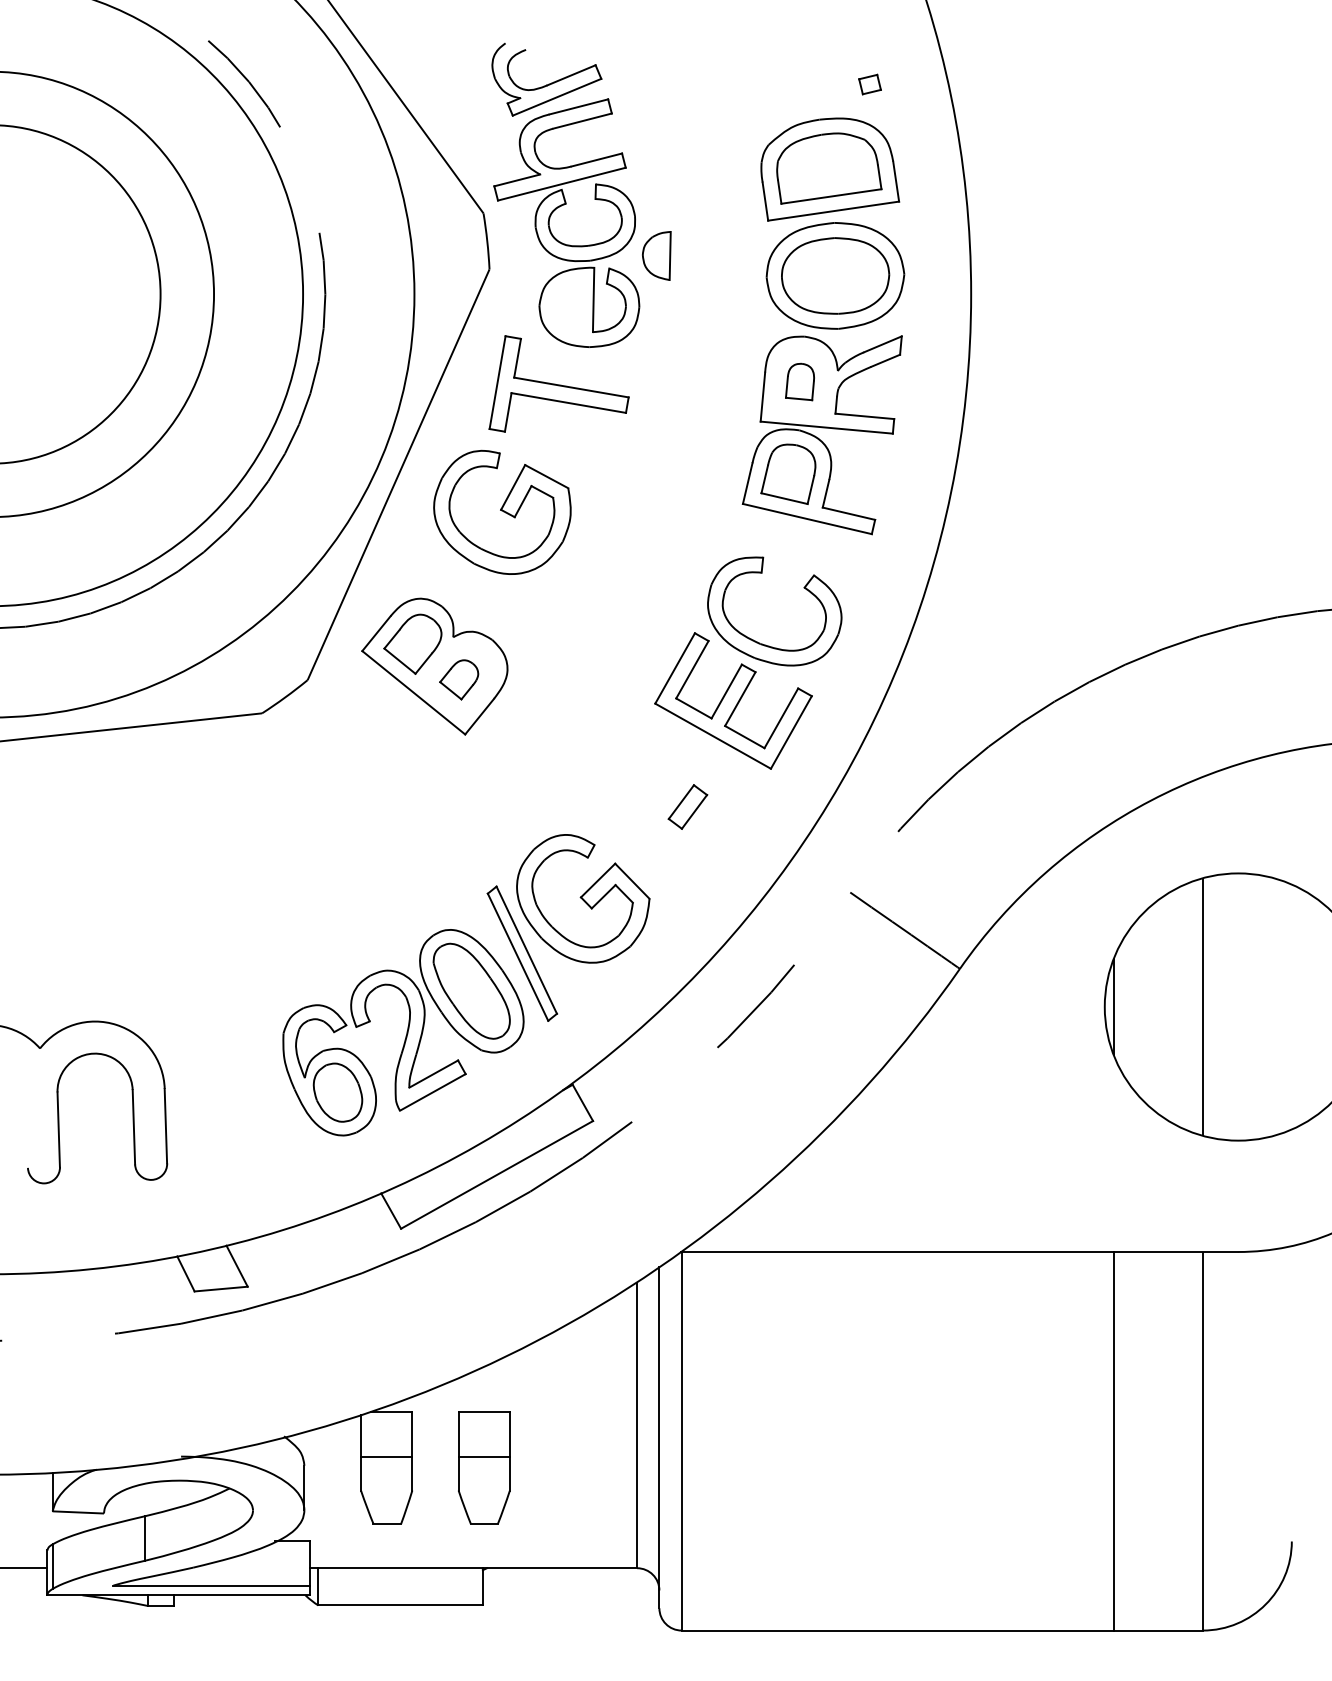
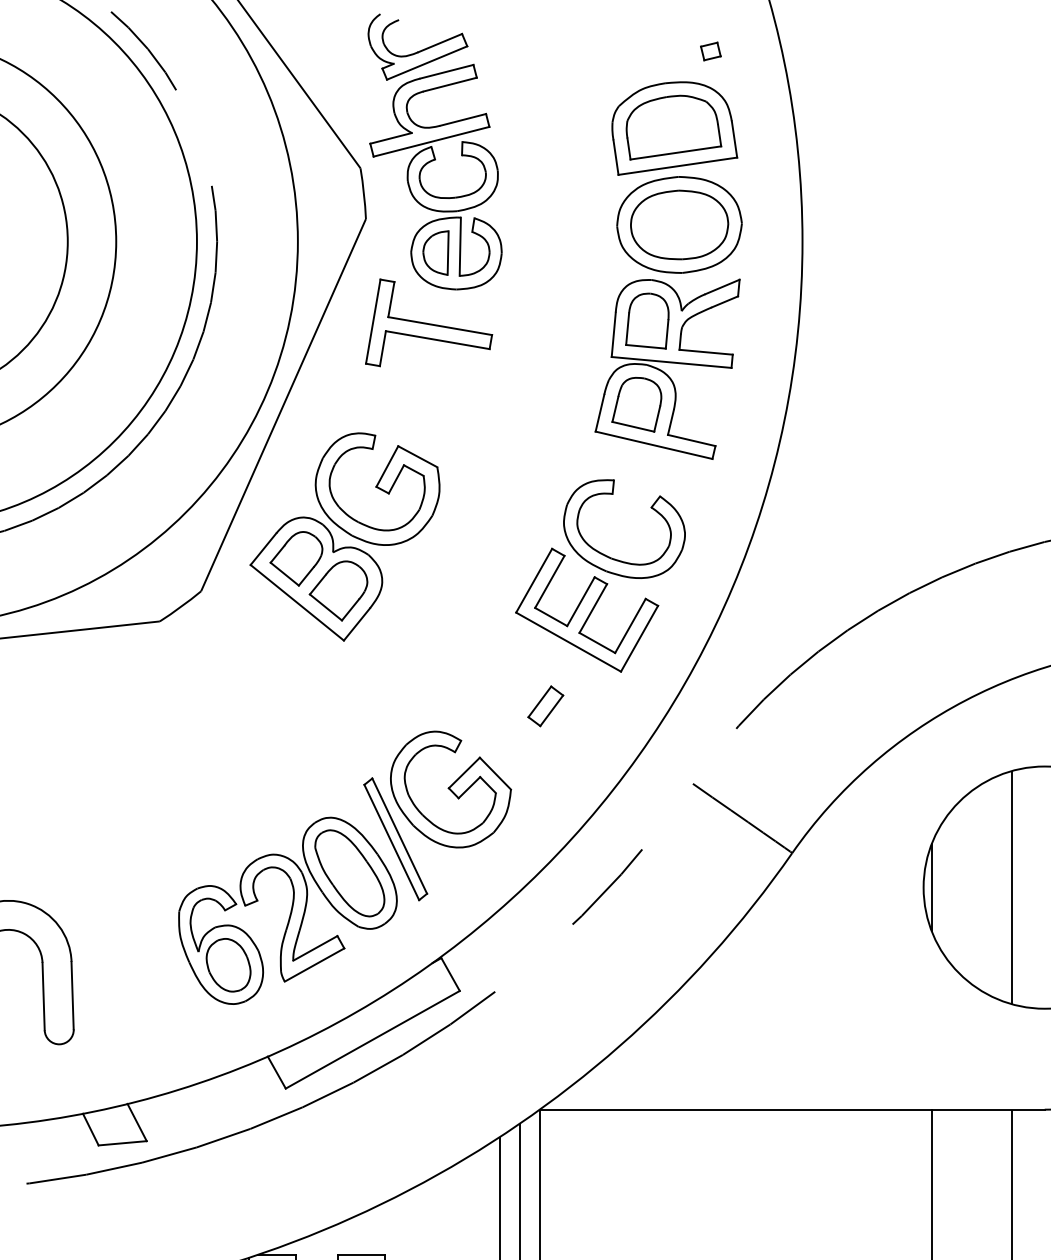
part: (656, 255) -> (435, 252), moved
part: (799, 381) -> (646, 320), size x1.67
part: (502, 511) -> (377, 488), moved
part: (458, 679) -> (337, 590), size x1.67

